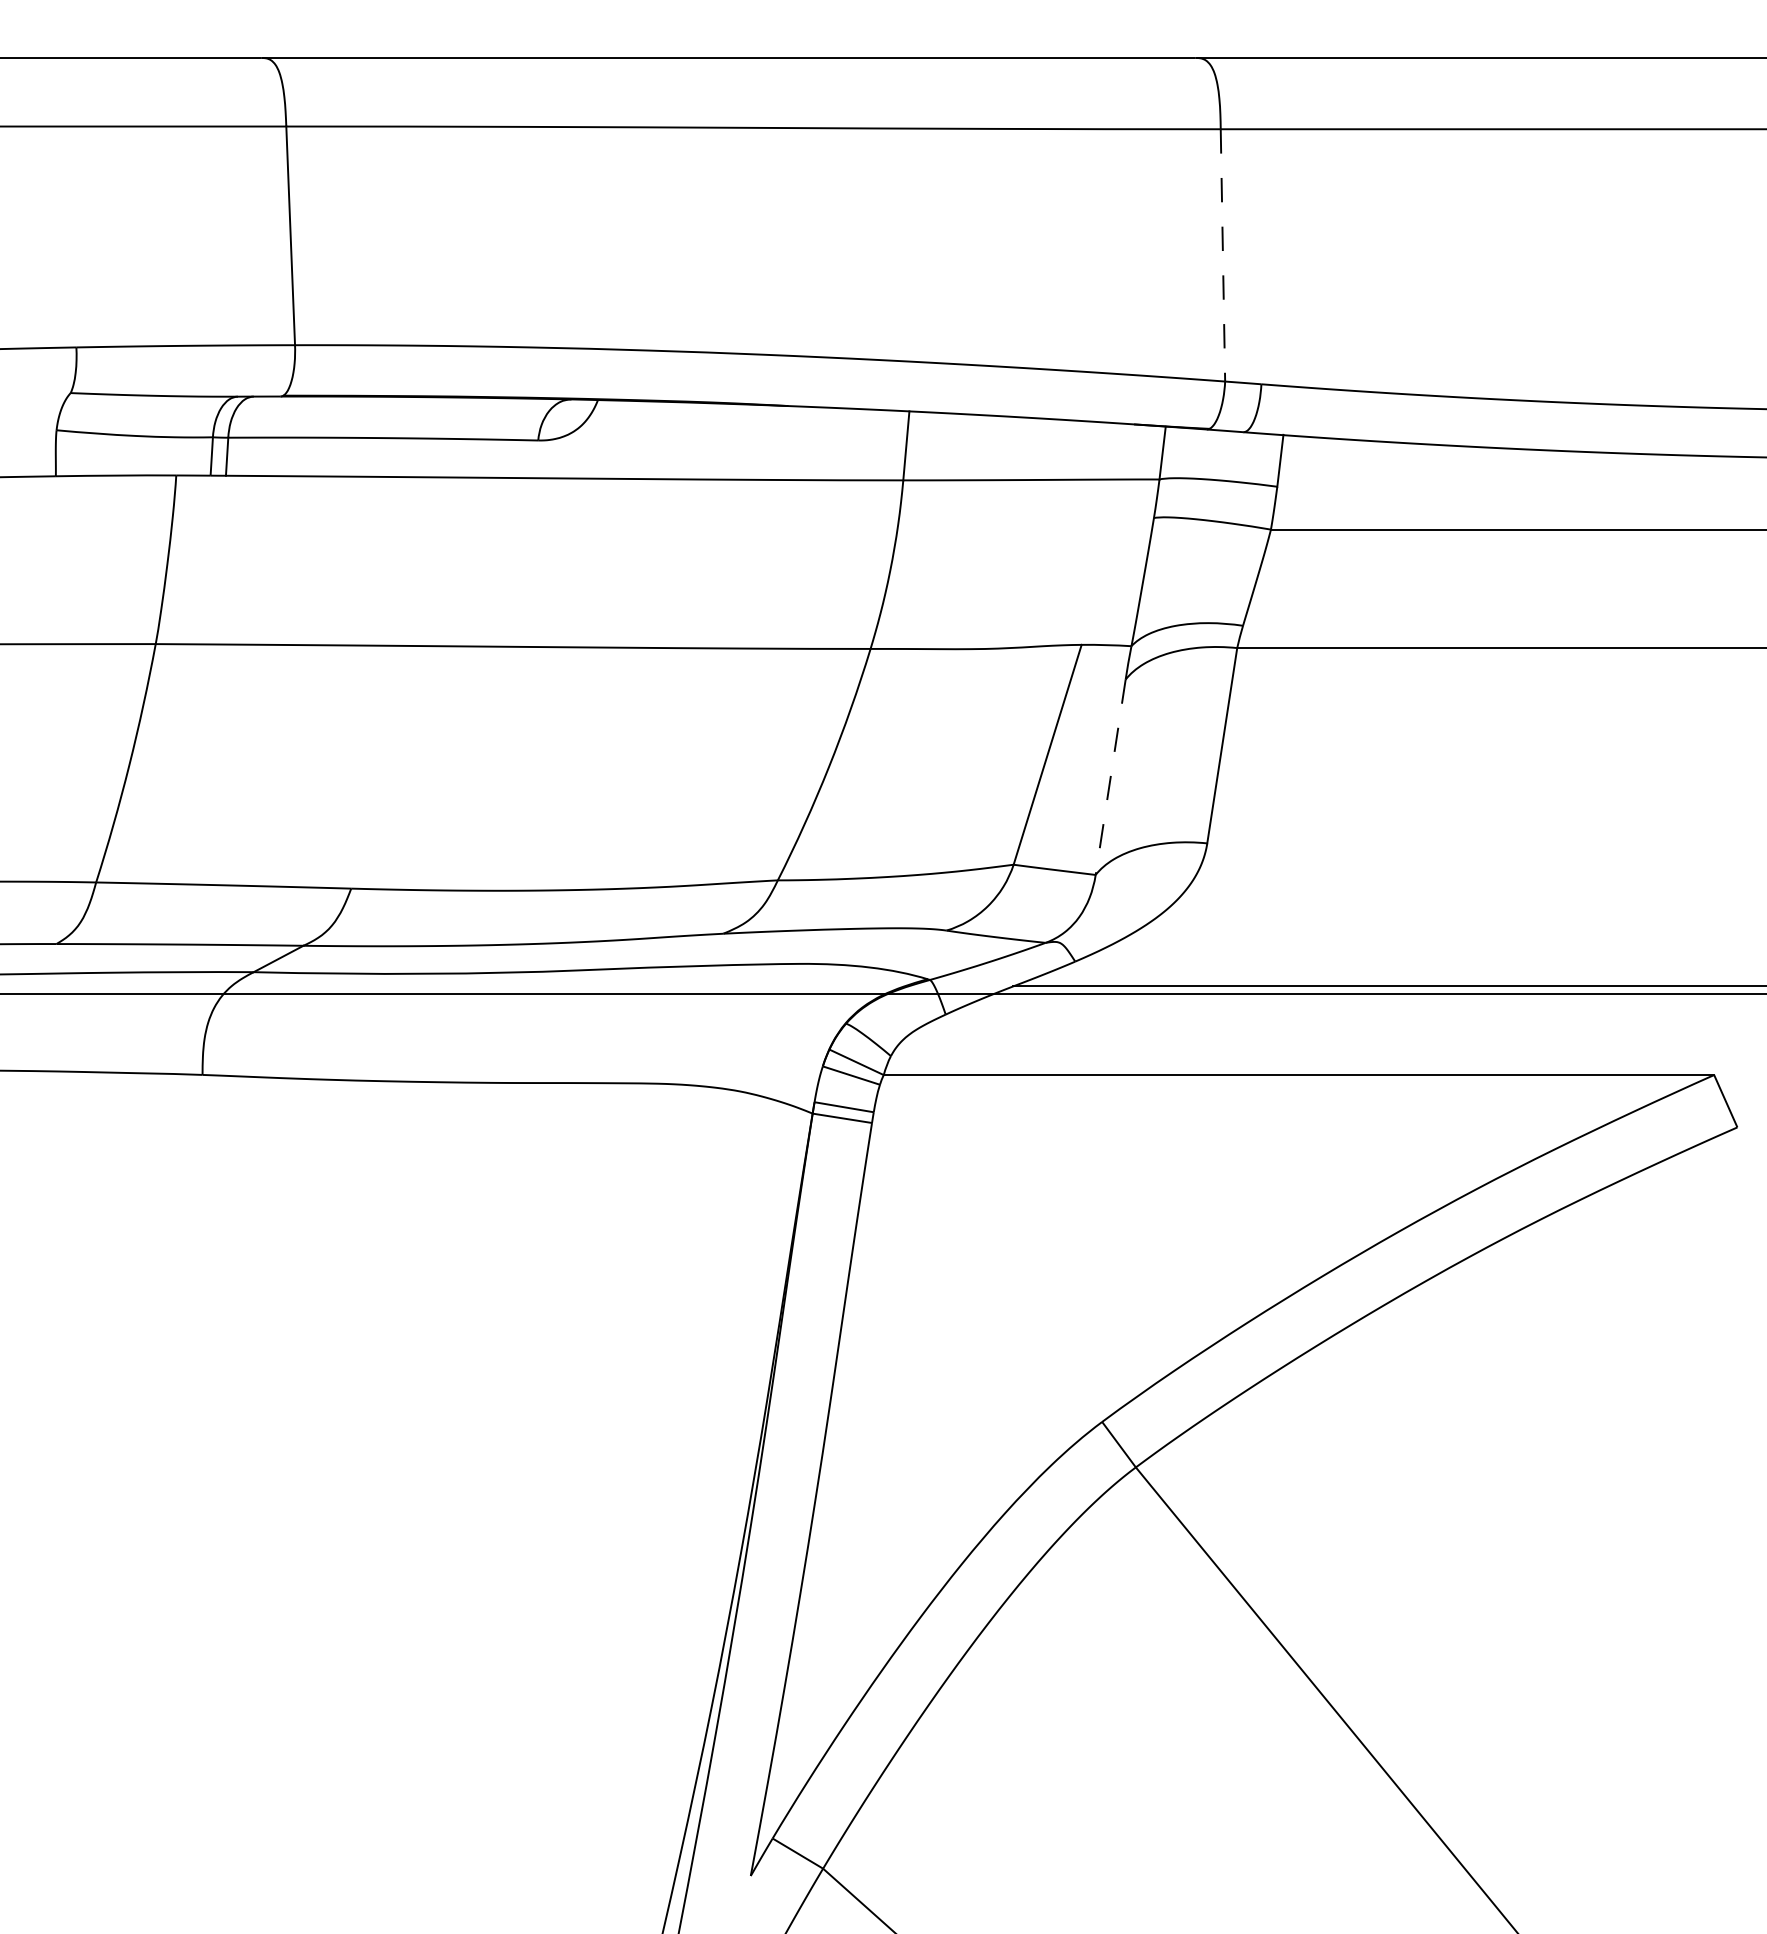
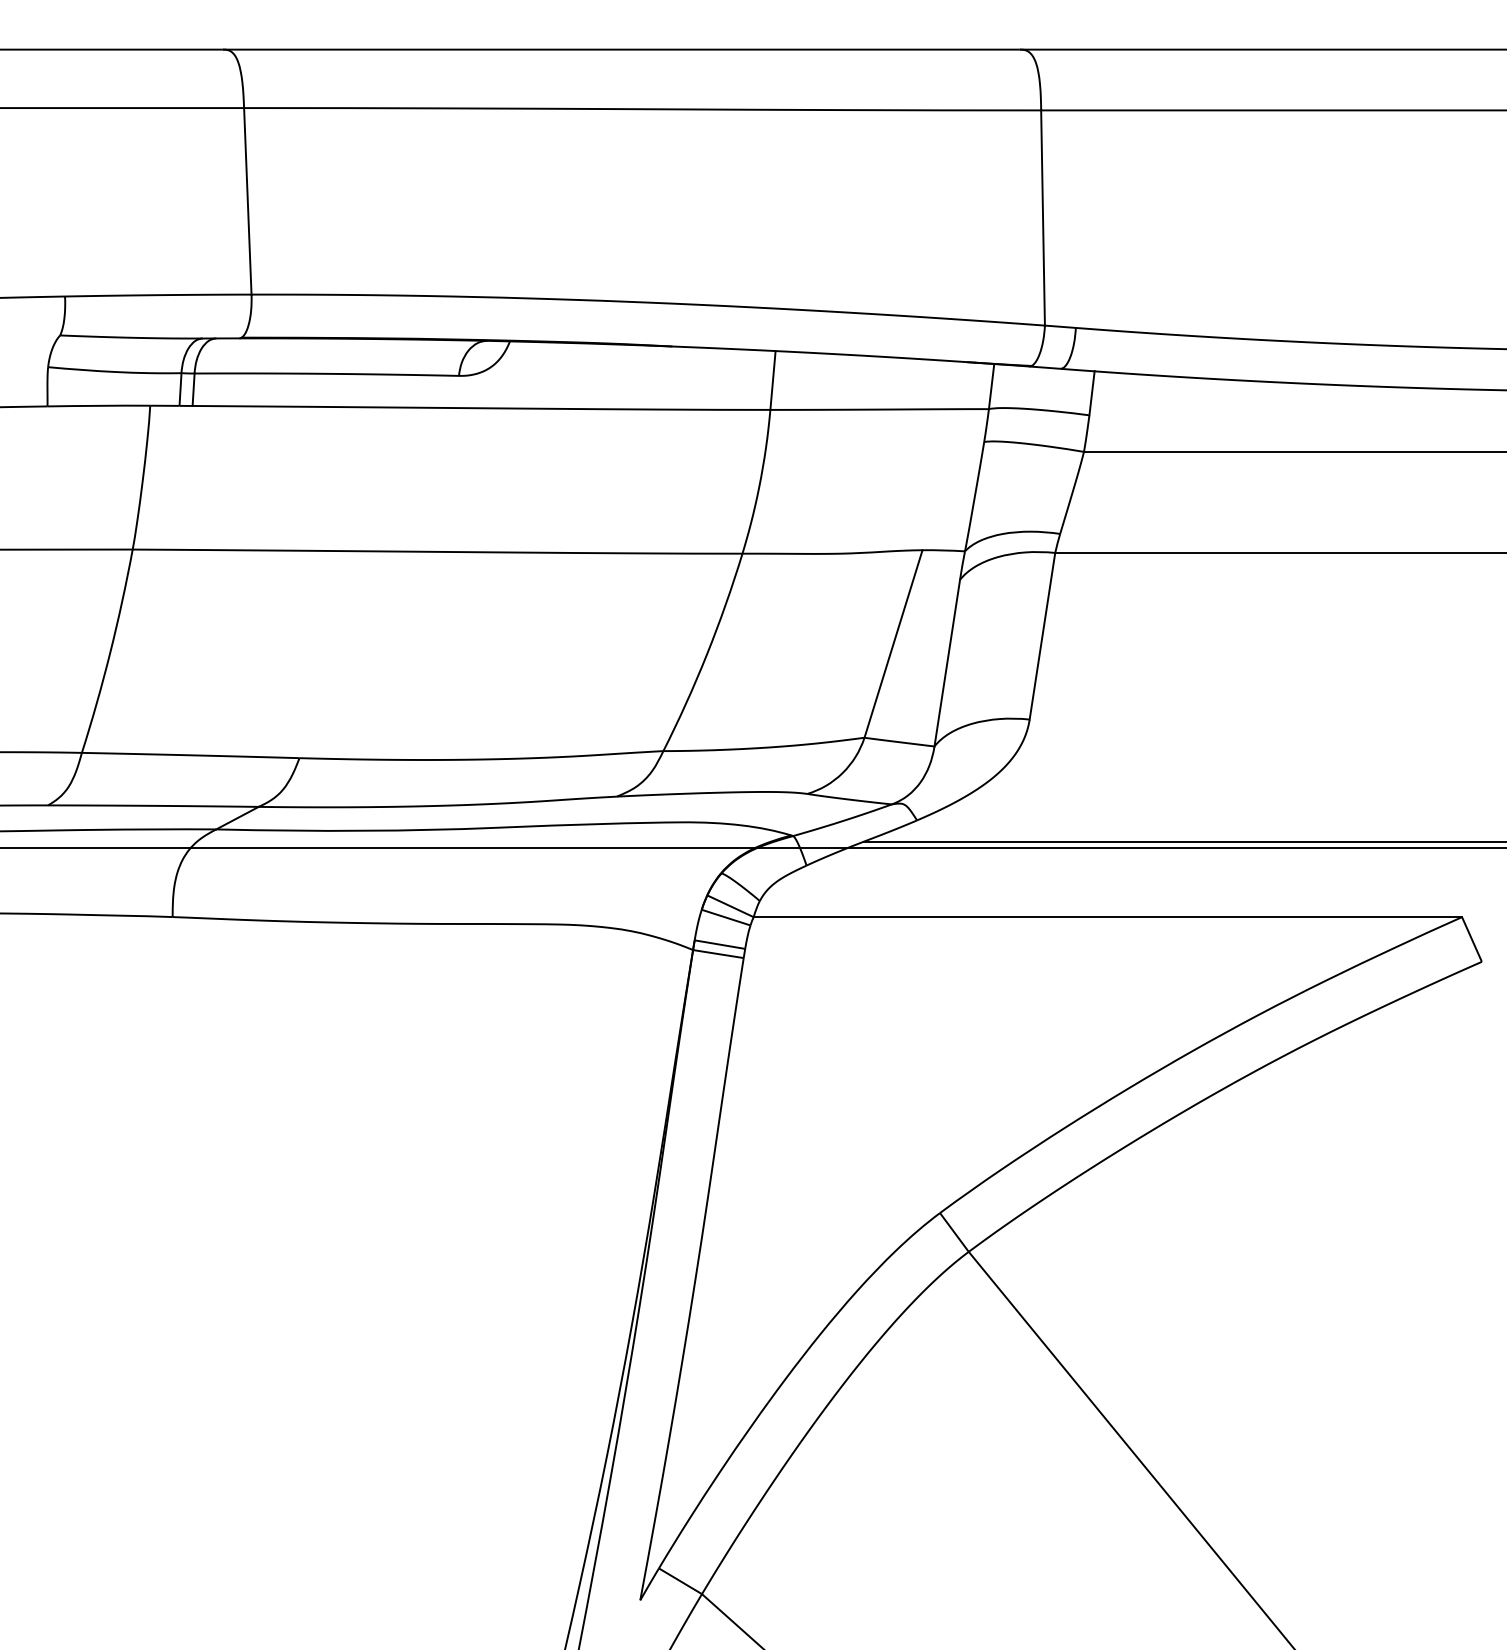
line: (1222, 255) -> (1042, 218), dashed -> solid
line: (1110, 777) -> (947, 663), dashed -> solid

